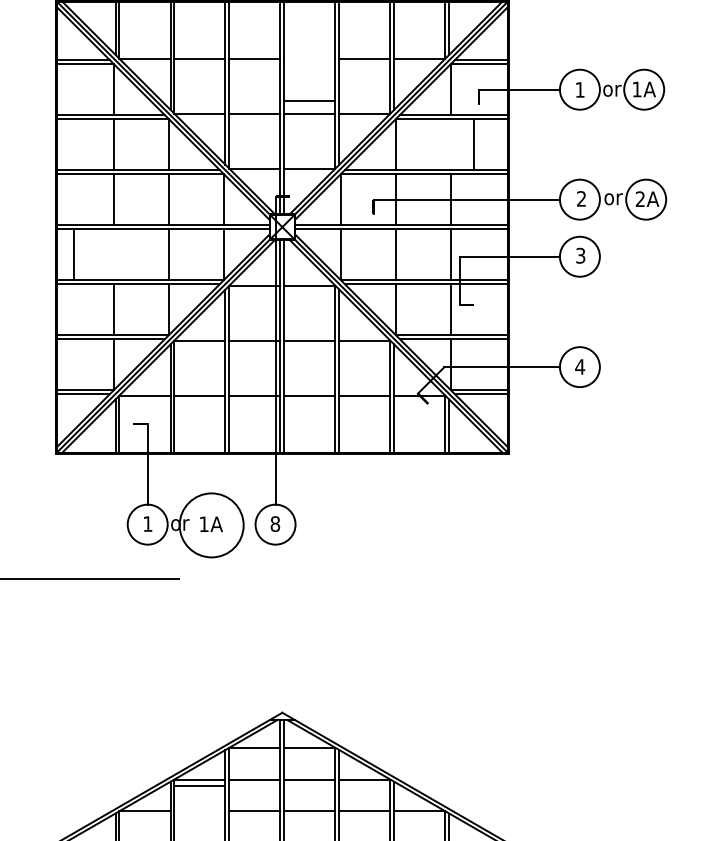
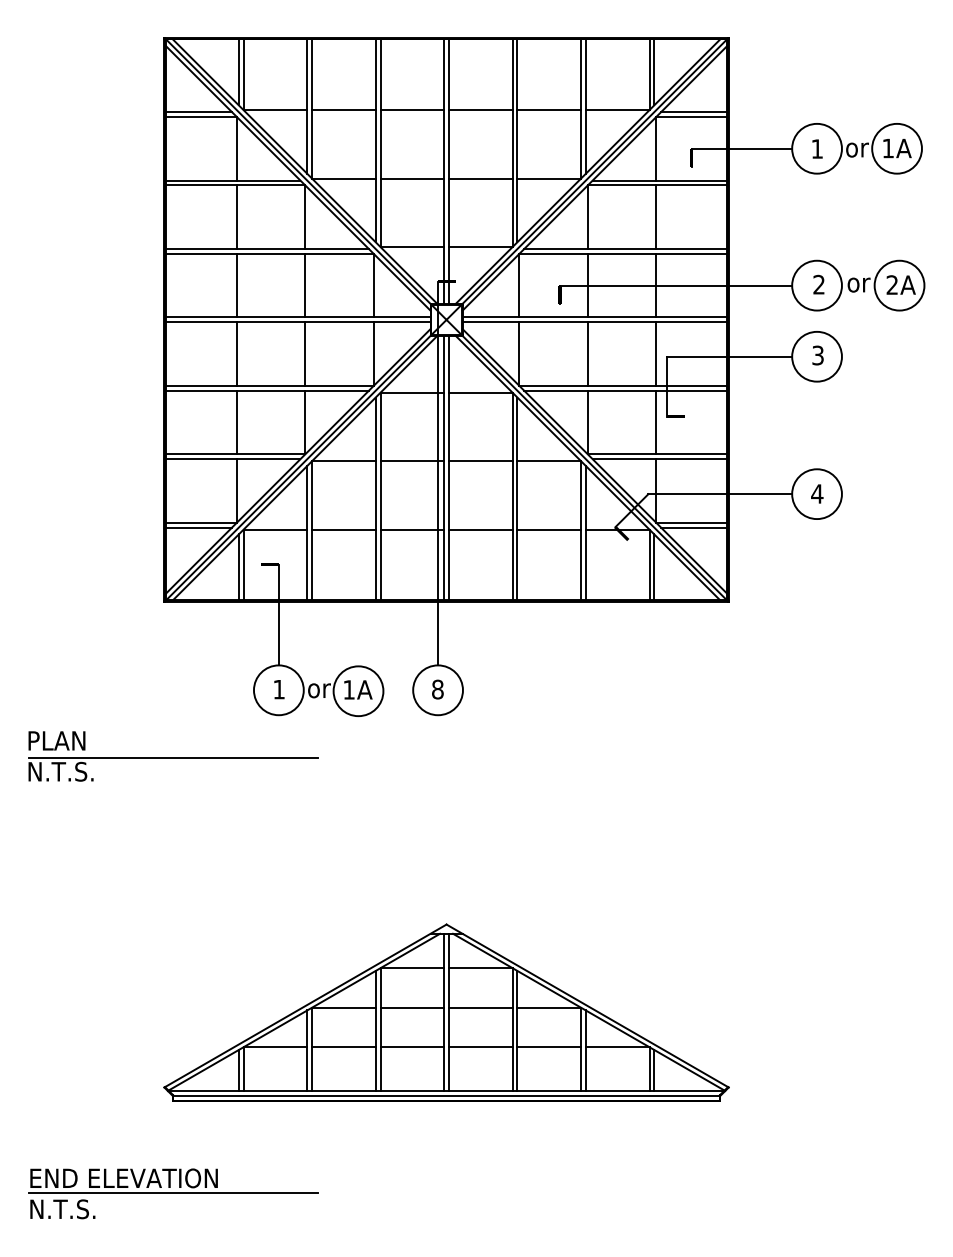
line: (309, 101) -> (480, 110), moved
line: (474, 144) -> (656, 217), moved
line: (73, 254) -> (236, 353), moved
circle: (211, 525) -> (358, 691), size x0.62
line: (199, 786) -> (343, 1047), moved

